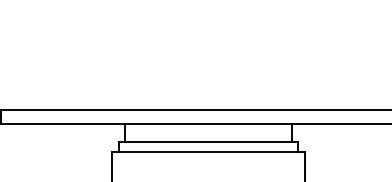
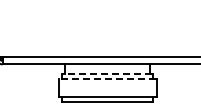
line: (205, 141) -> (106, 73), solid -> dashed
line: (205, 153) -> (106, 79), solid -> dashed

